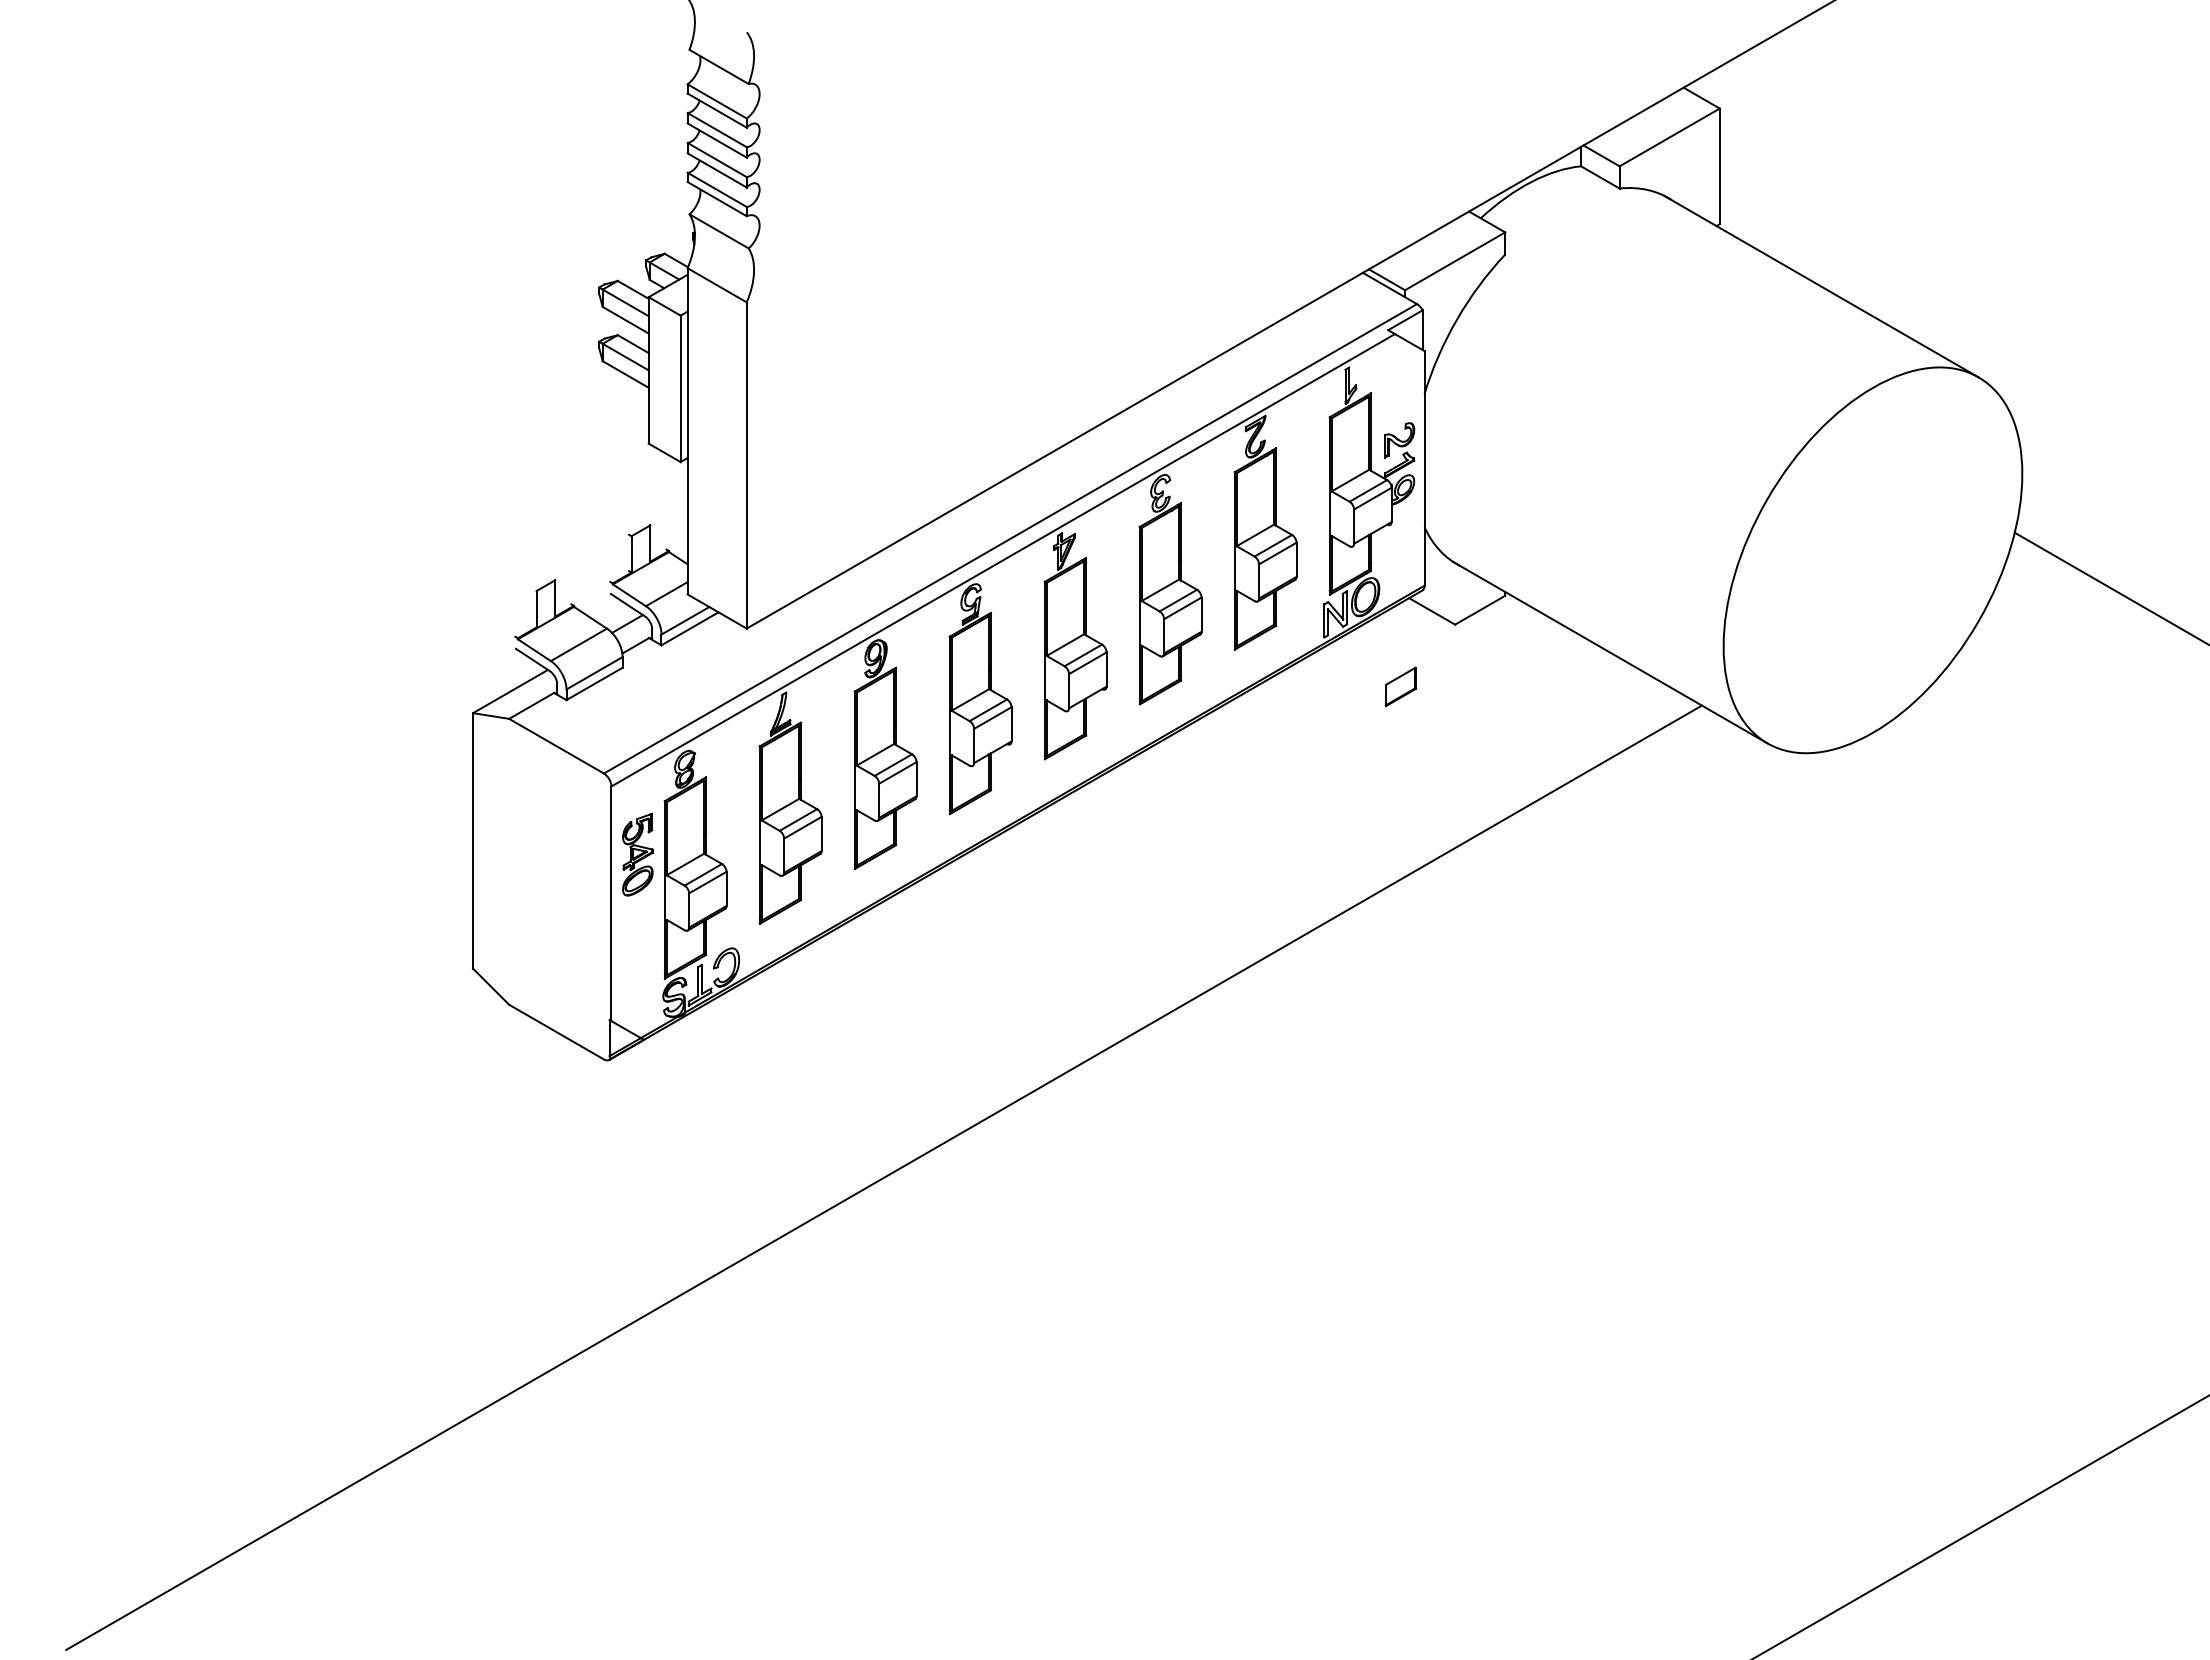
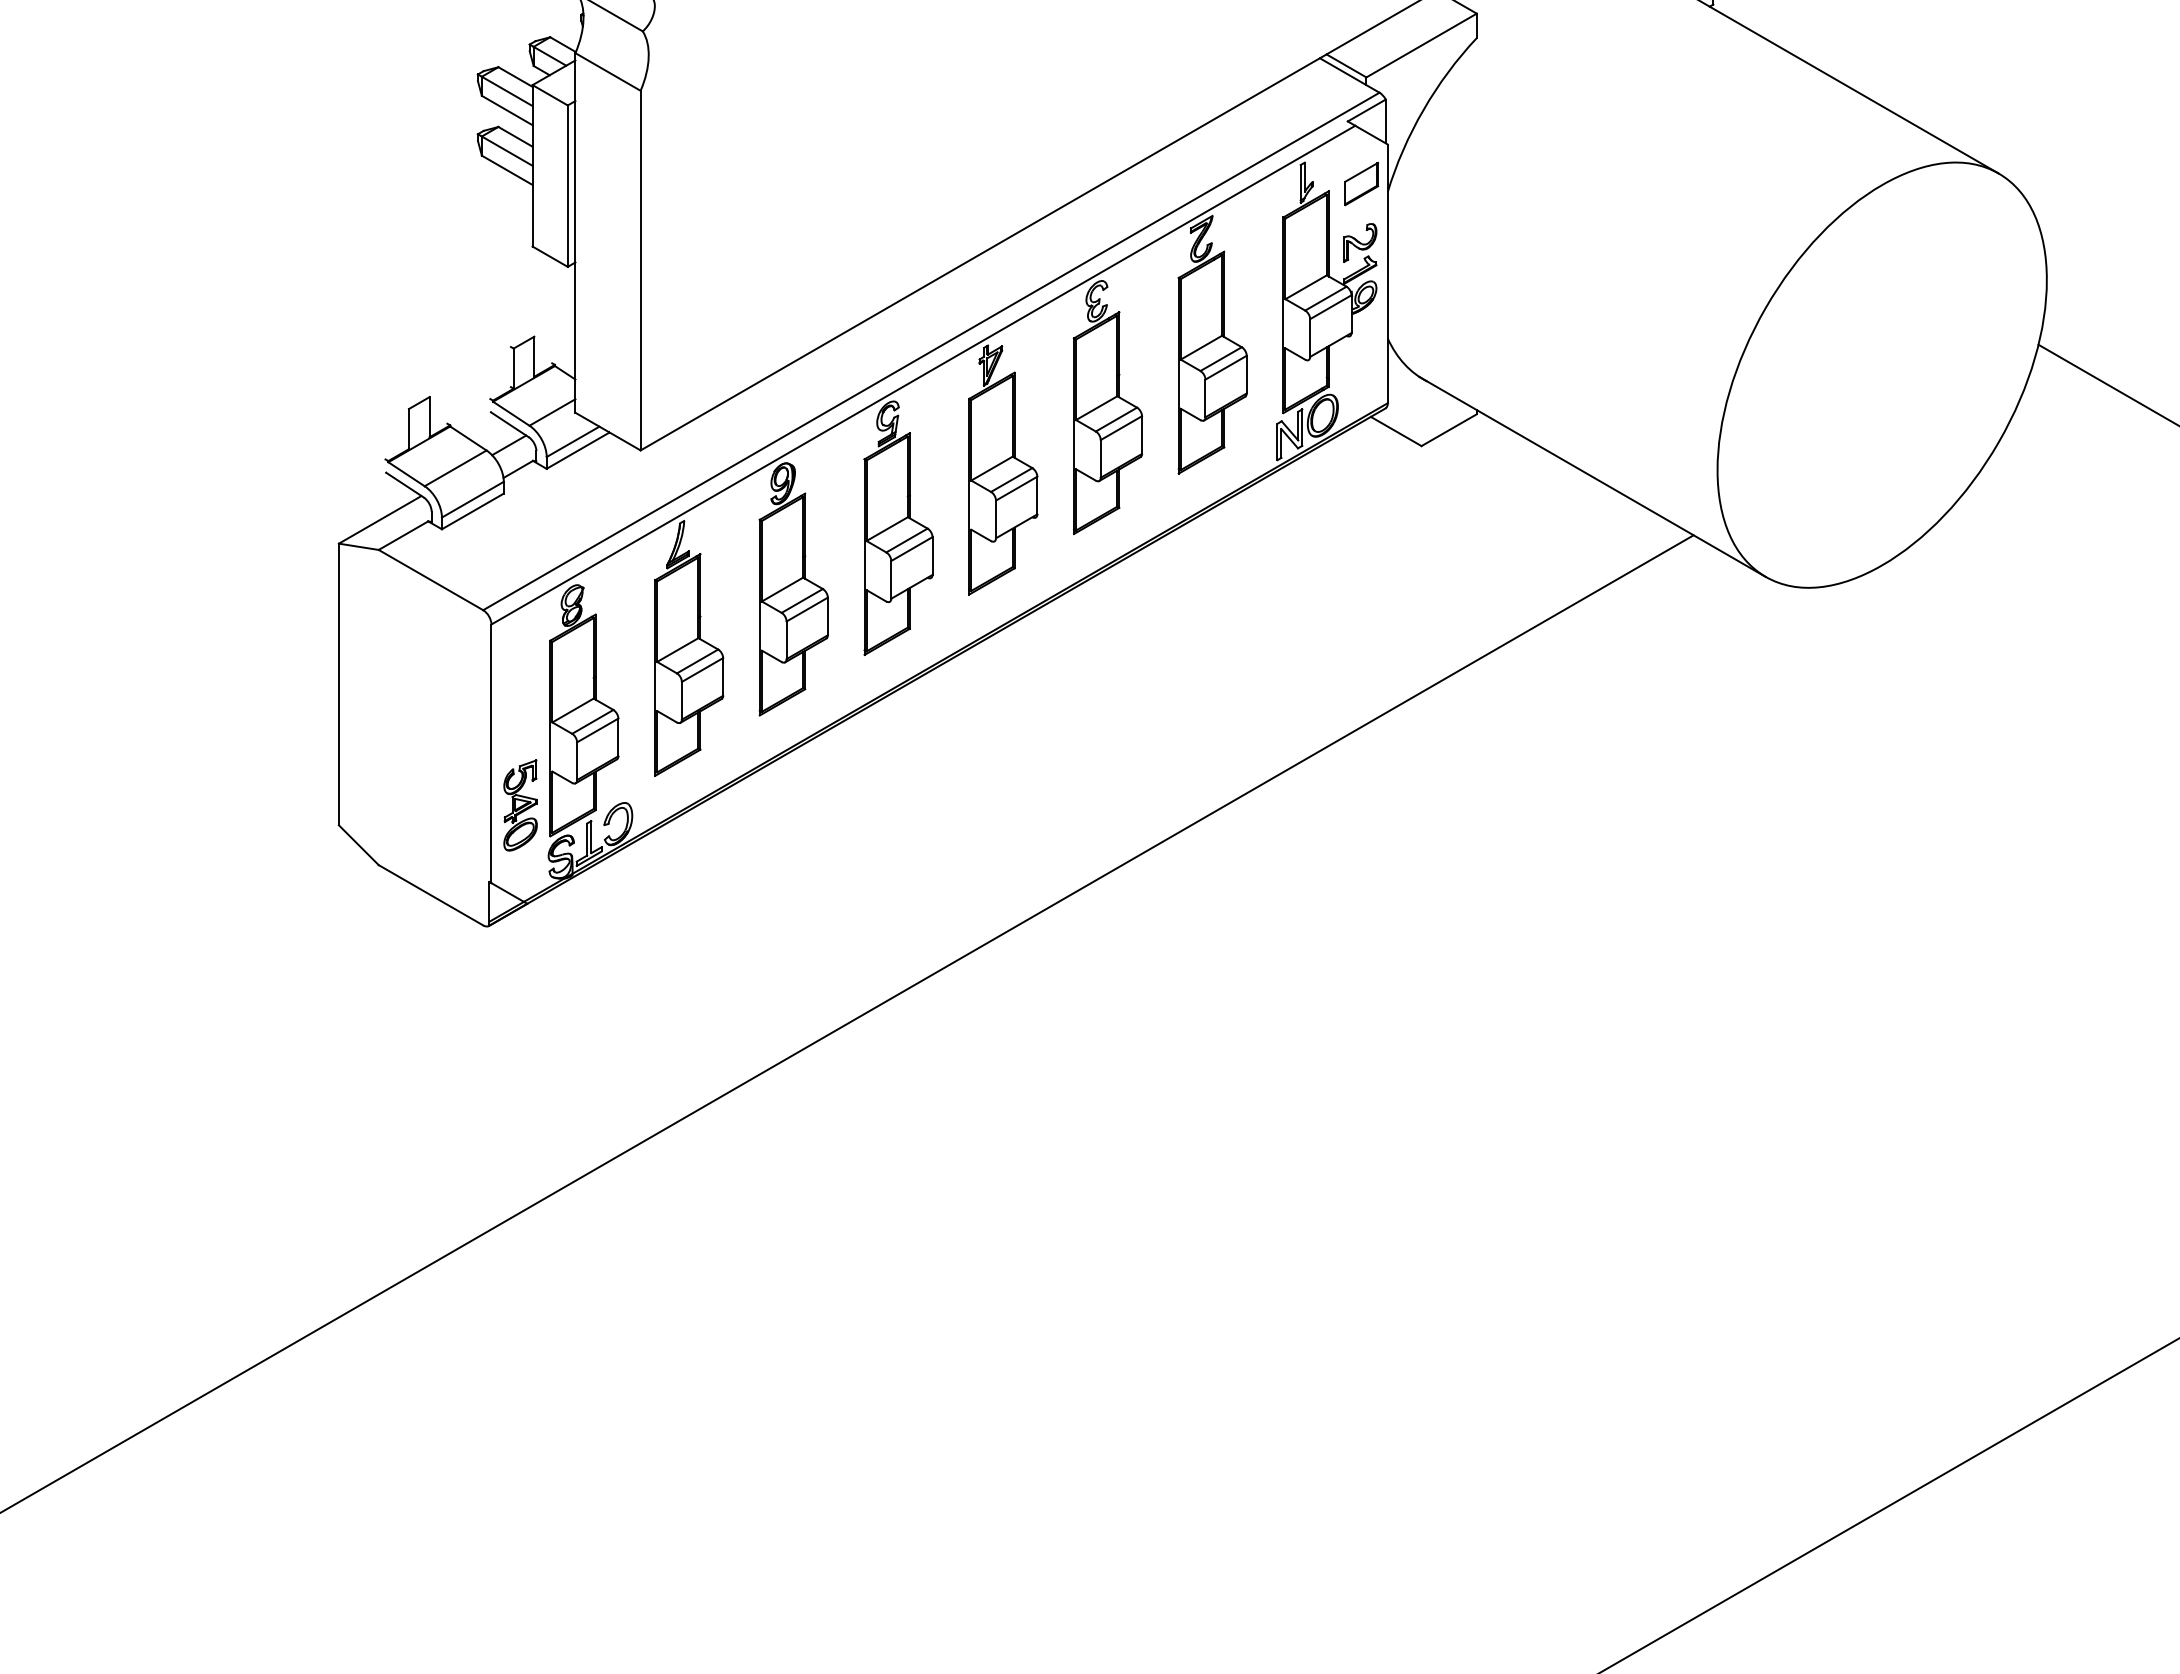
part: (1400, 686) -> (1361, 183), moved
part: (637, 854) -> (520, 805), moved

